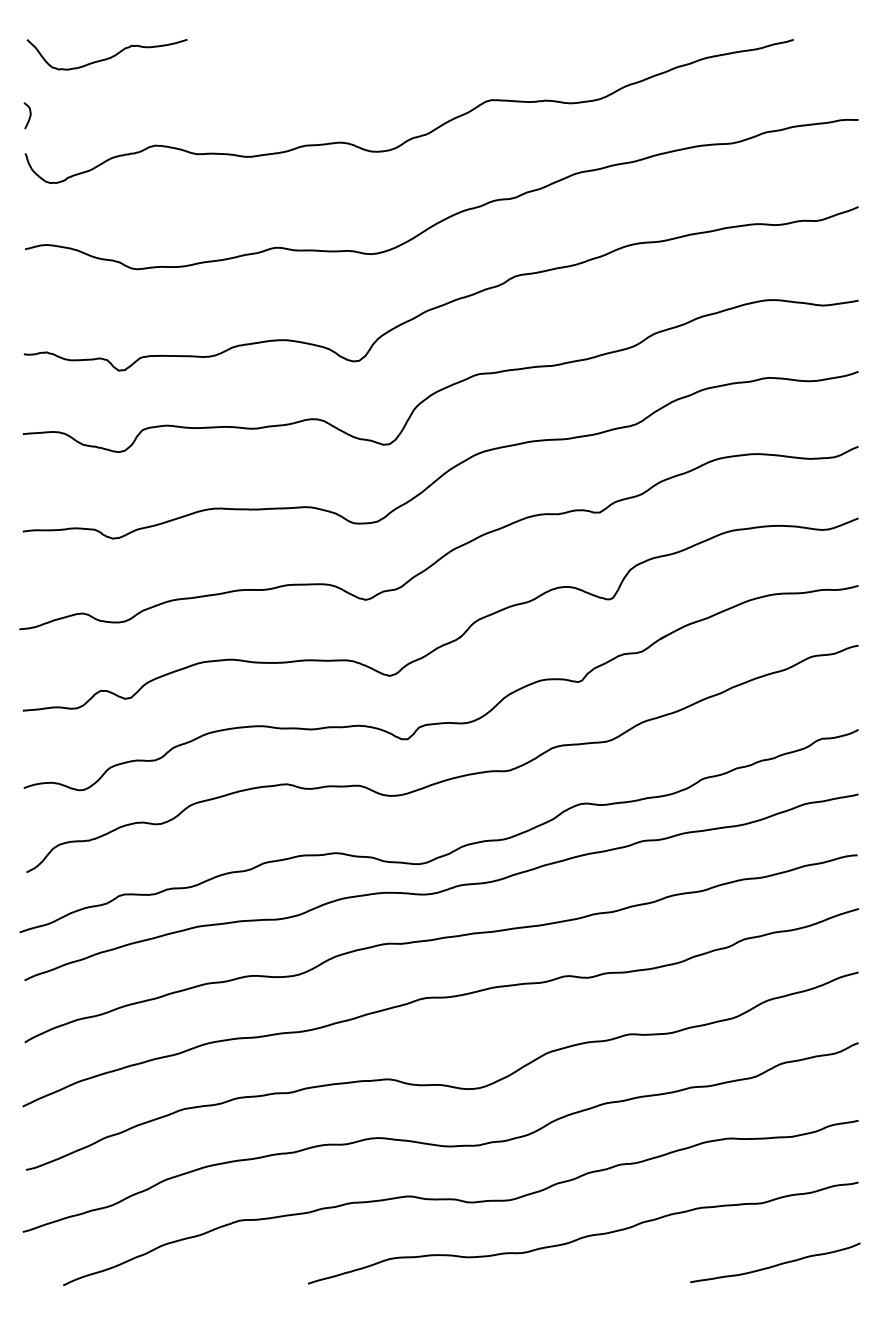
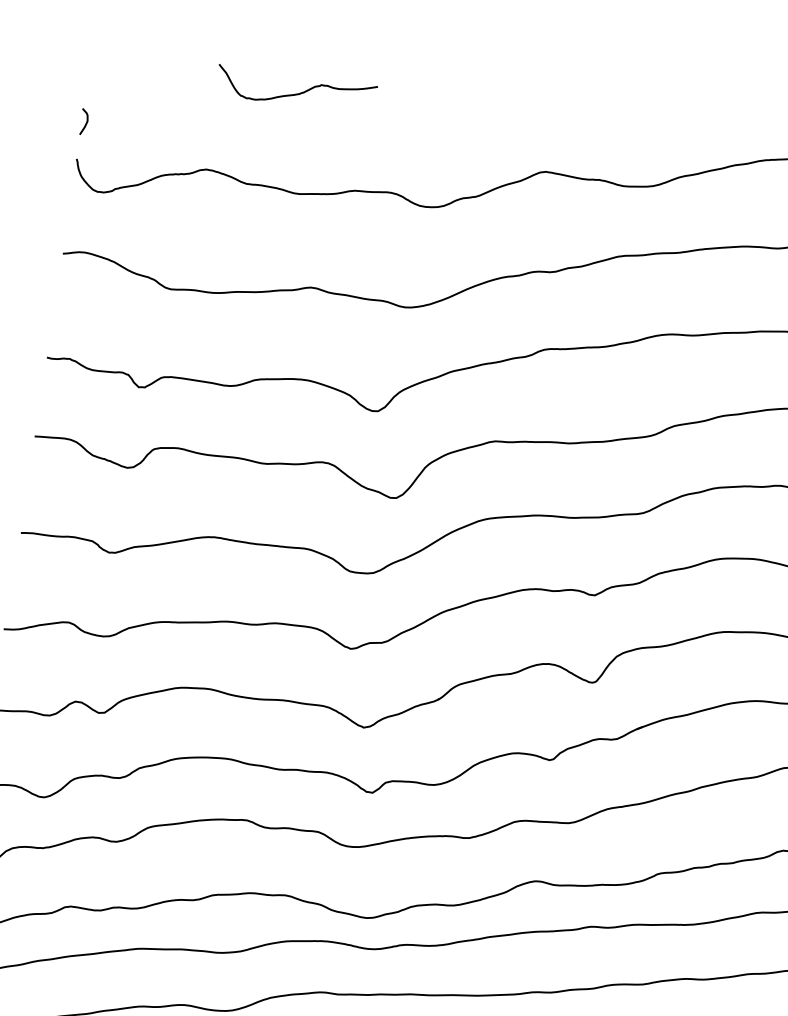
curve: (107, 57) -> (296, 93), moved

